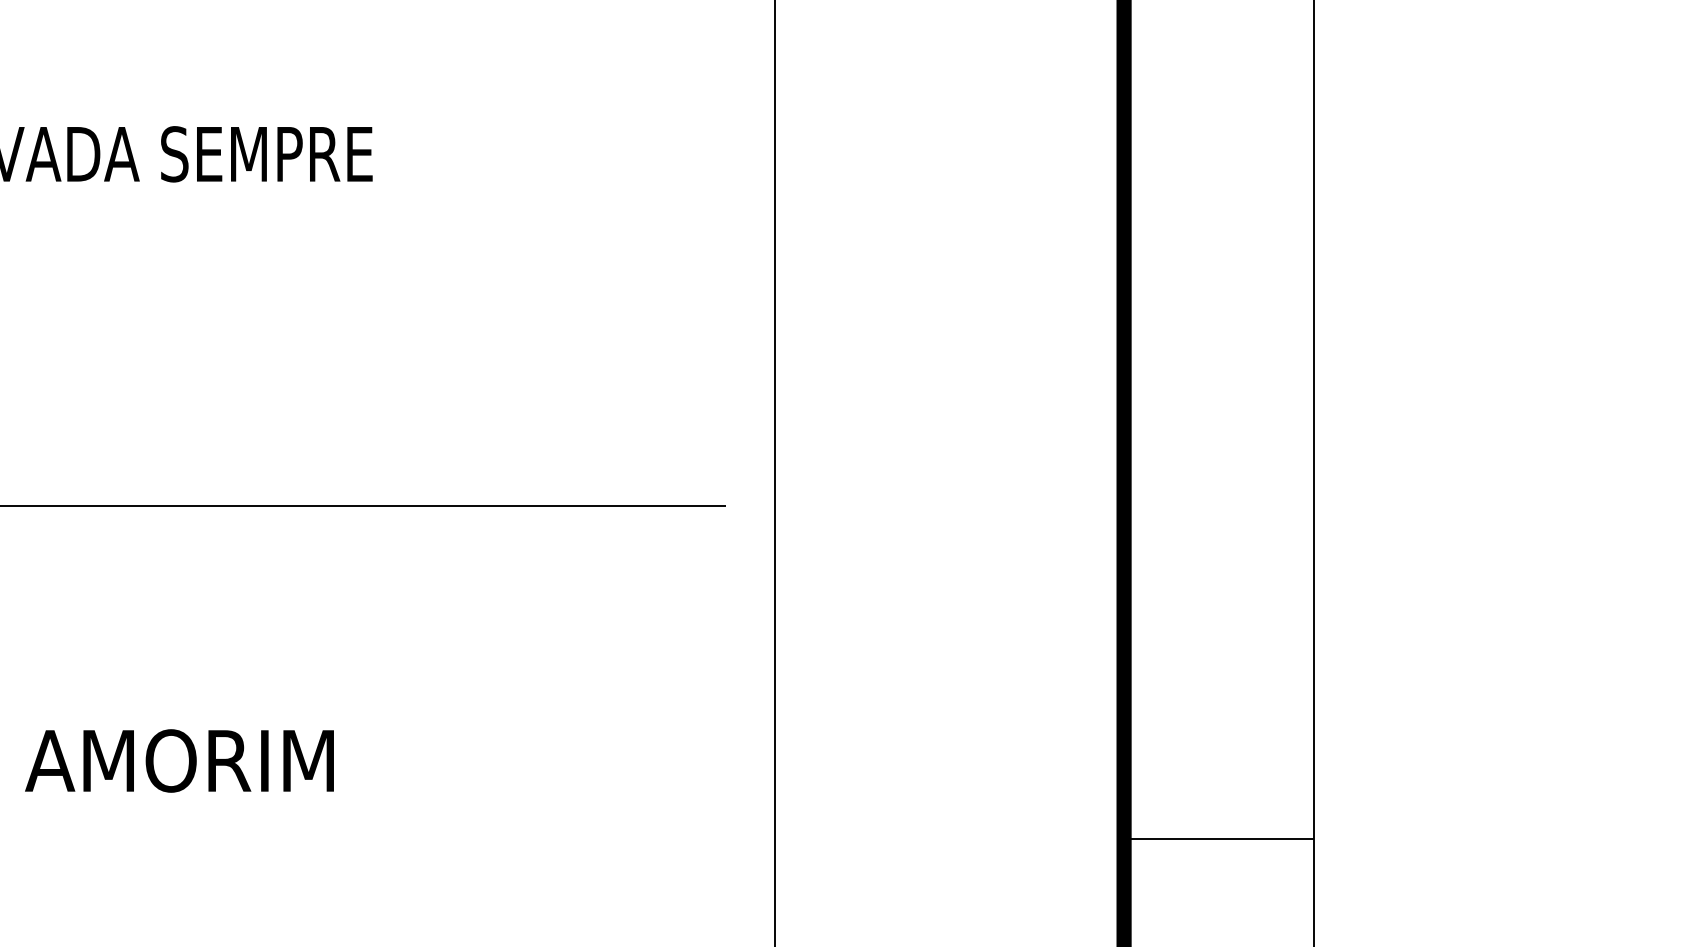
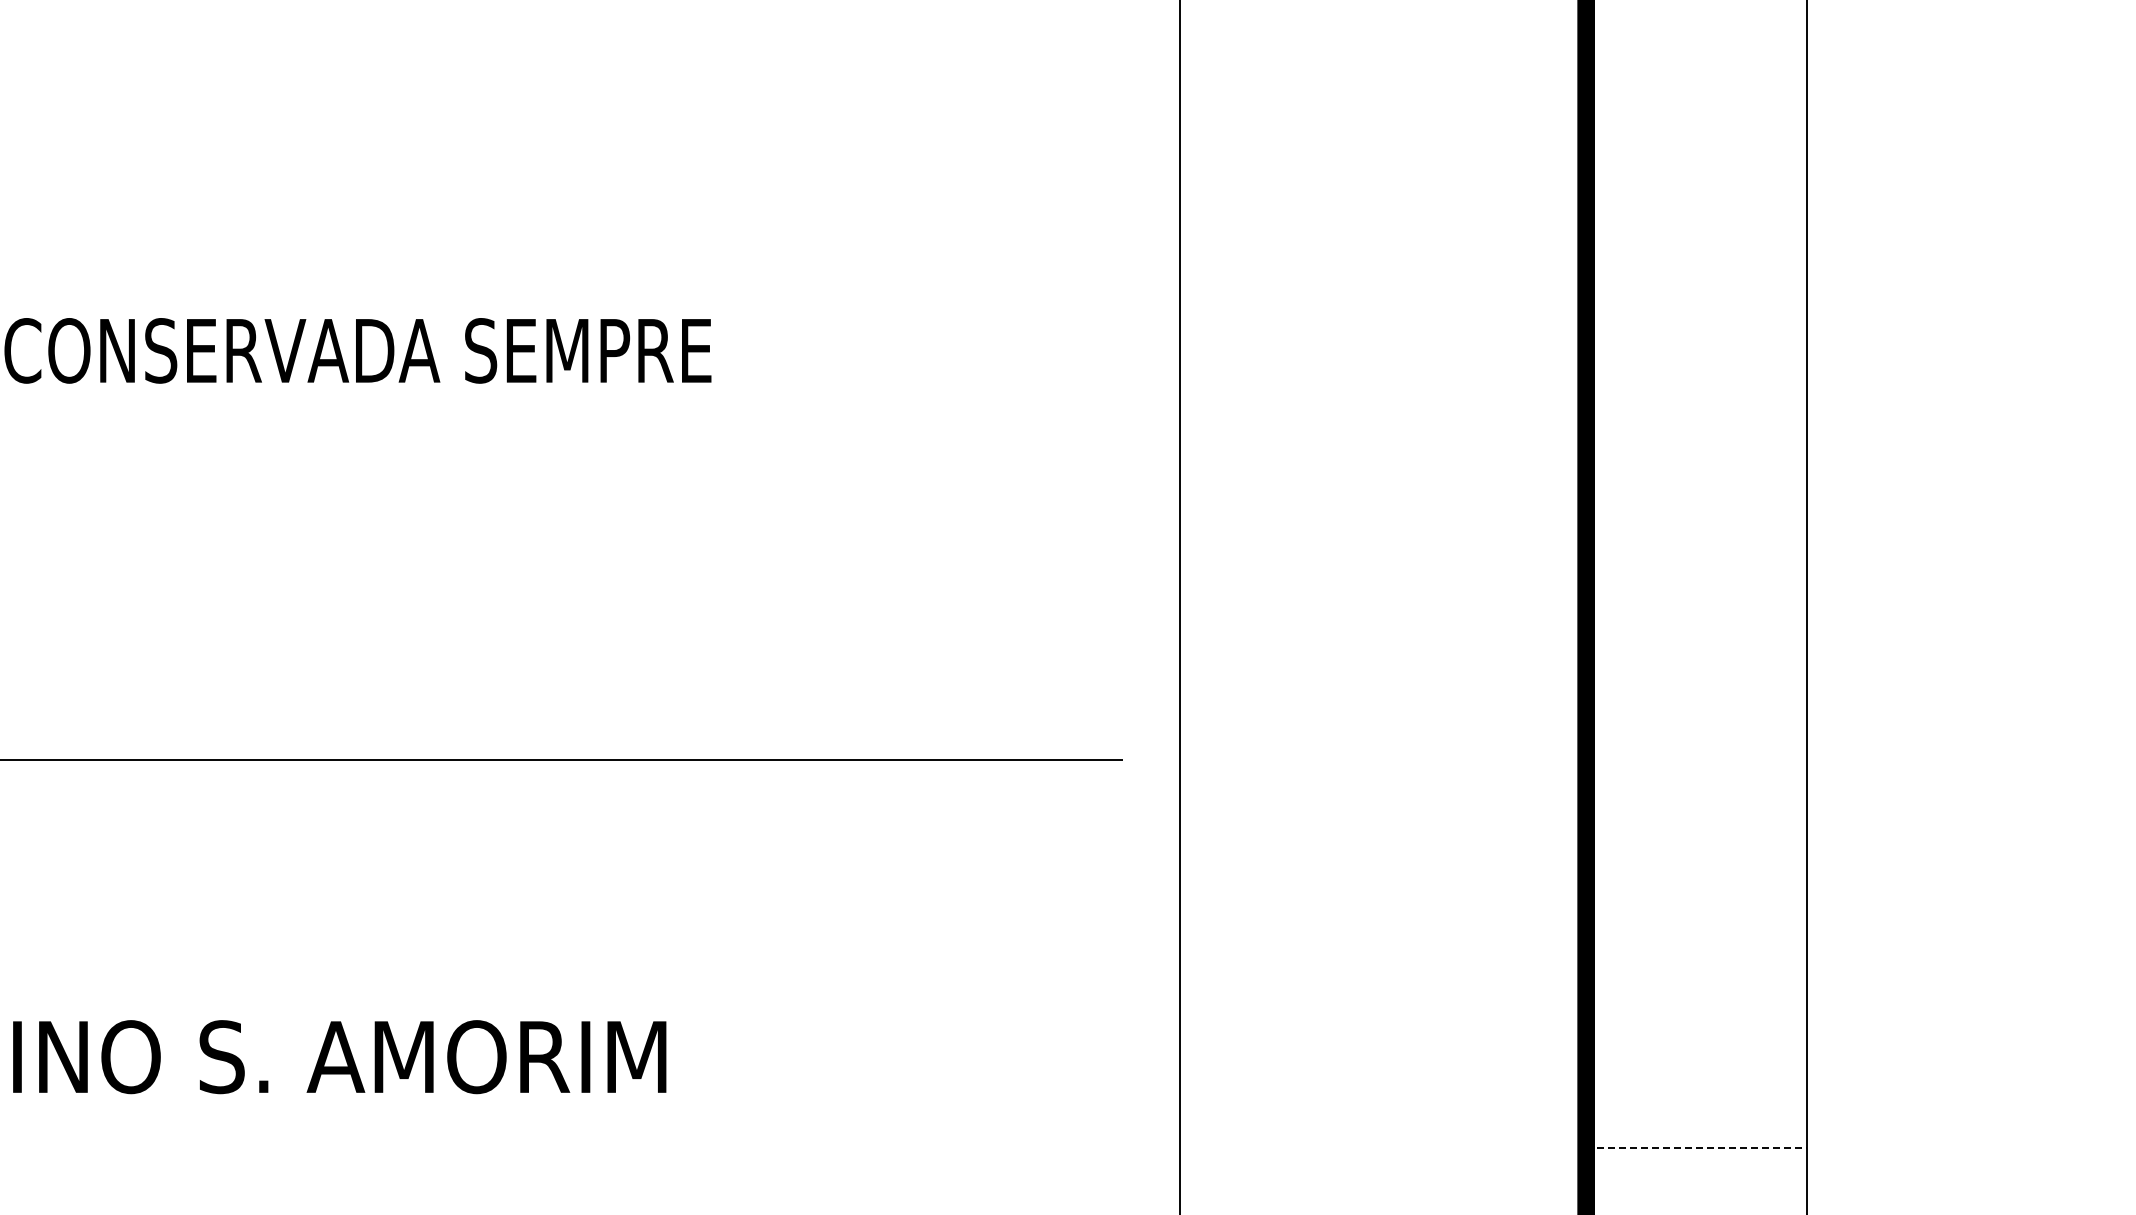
line: (1218, 838) -> (1696, 1147), solid -> dashed

